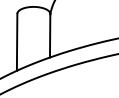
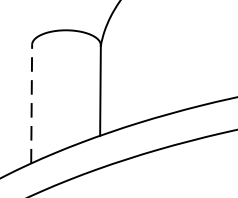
line: (17, 41) -> (32, 102), solid -> dashed

